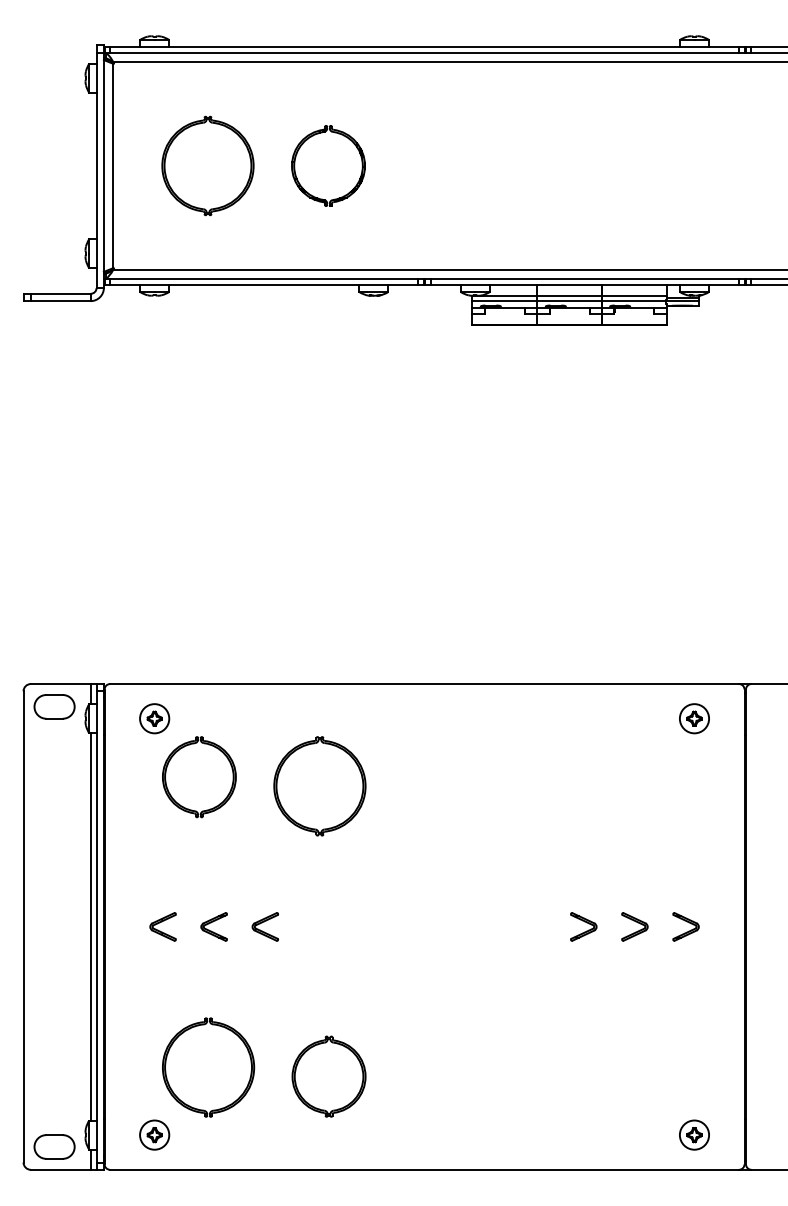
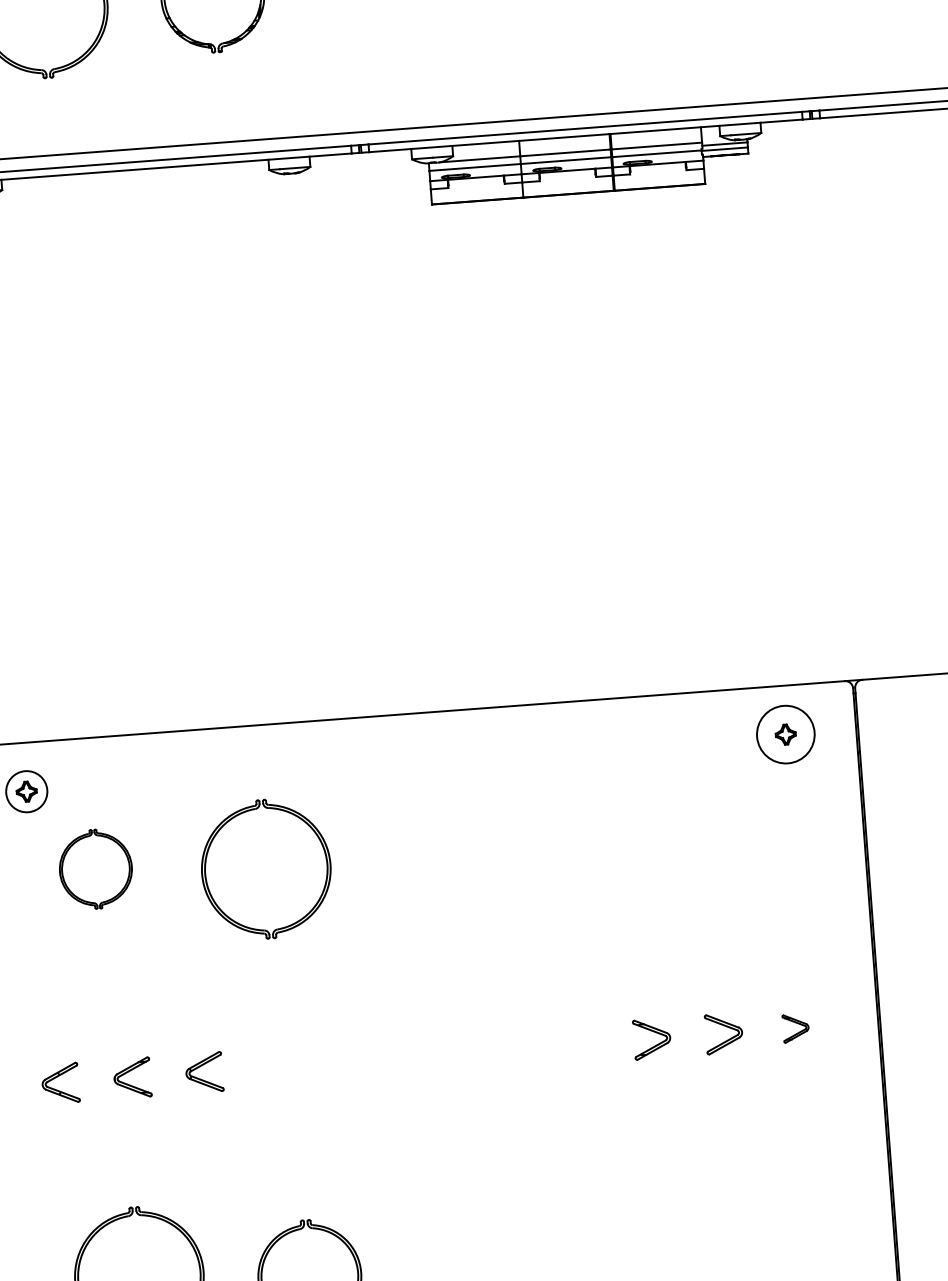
circle: (694, 718) -> (785, 734), size x1.4
part: (199, 777) -> (96, 869), size x0.7
part: (685, 926) -> (795, 1027), size x0.7

